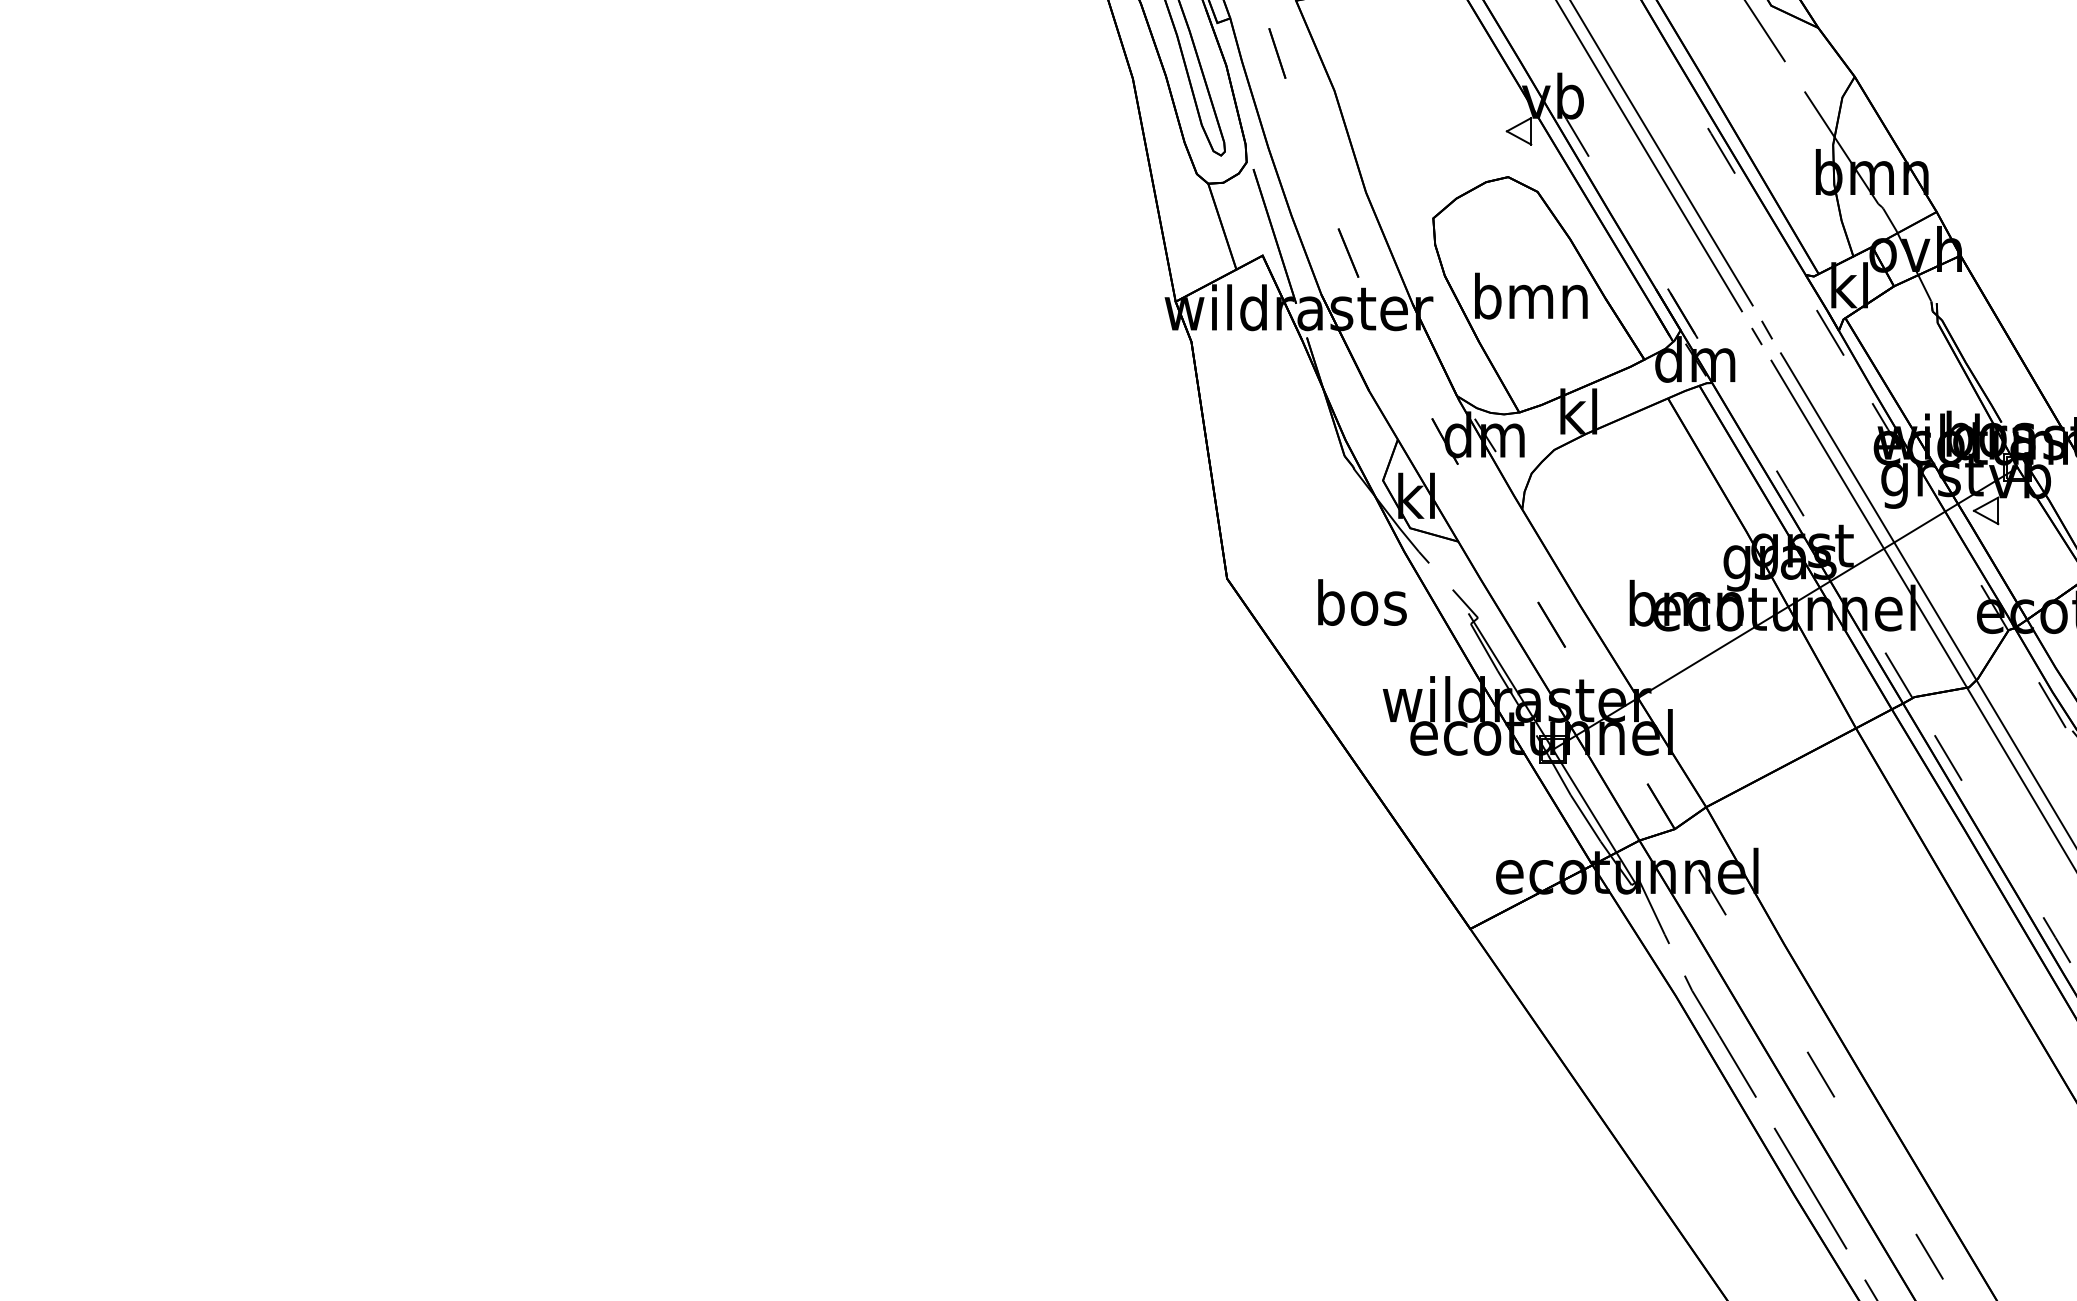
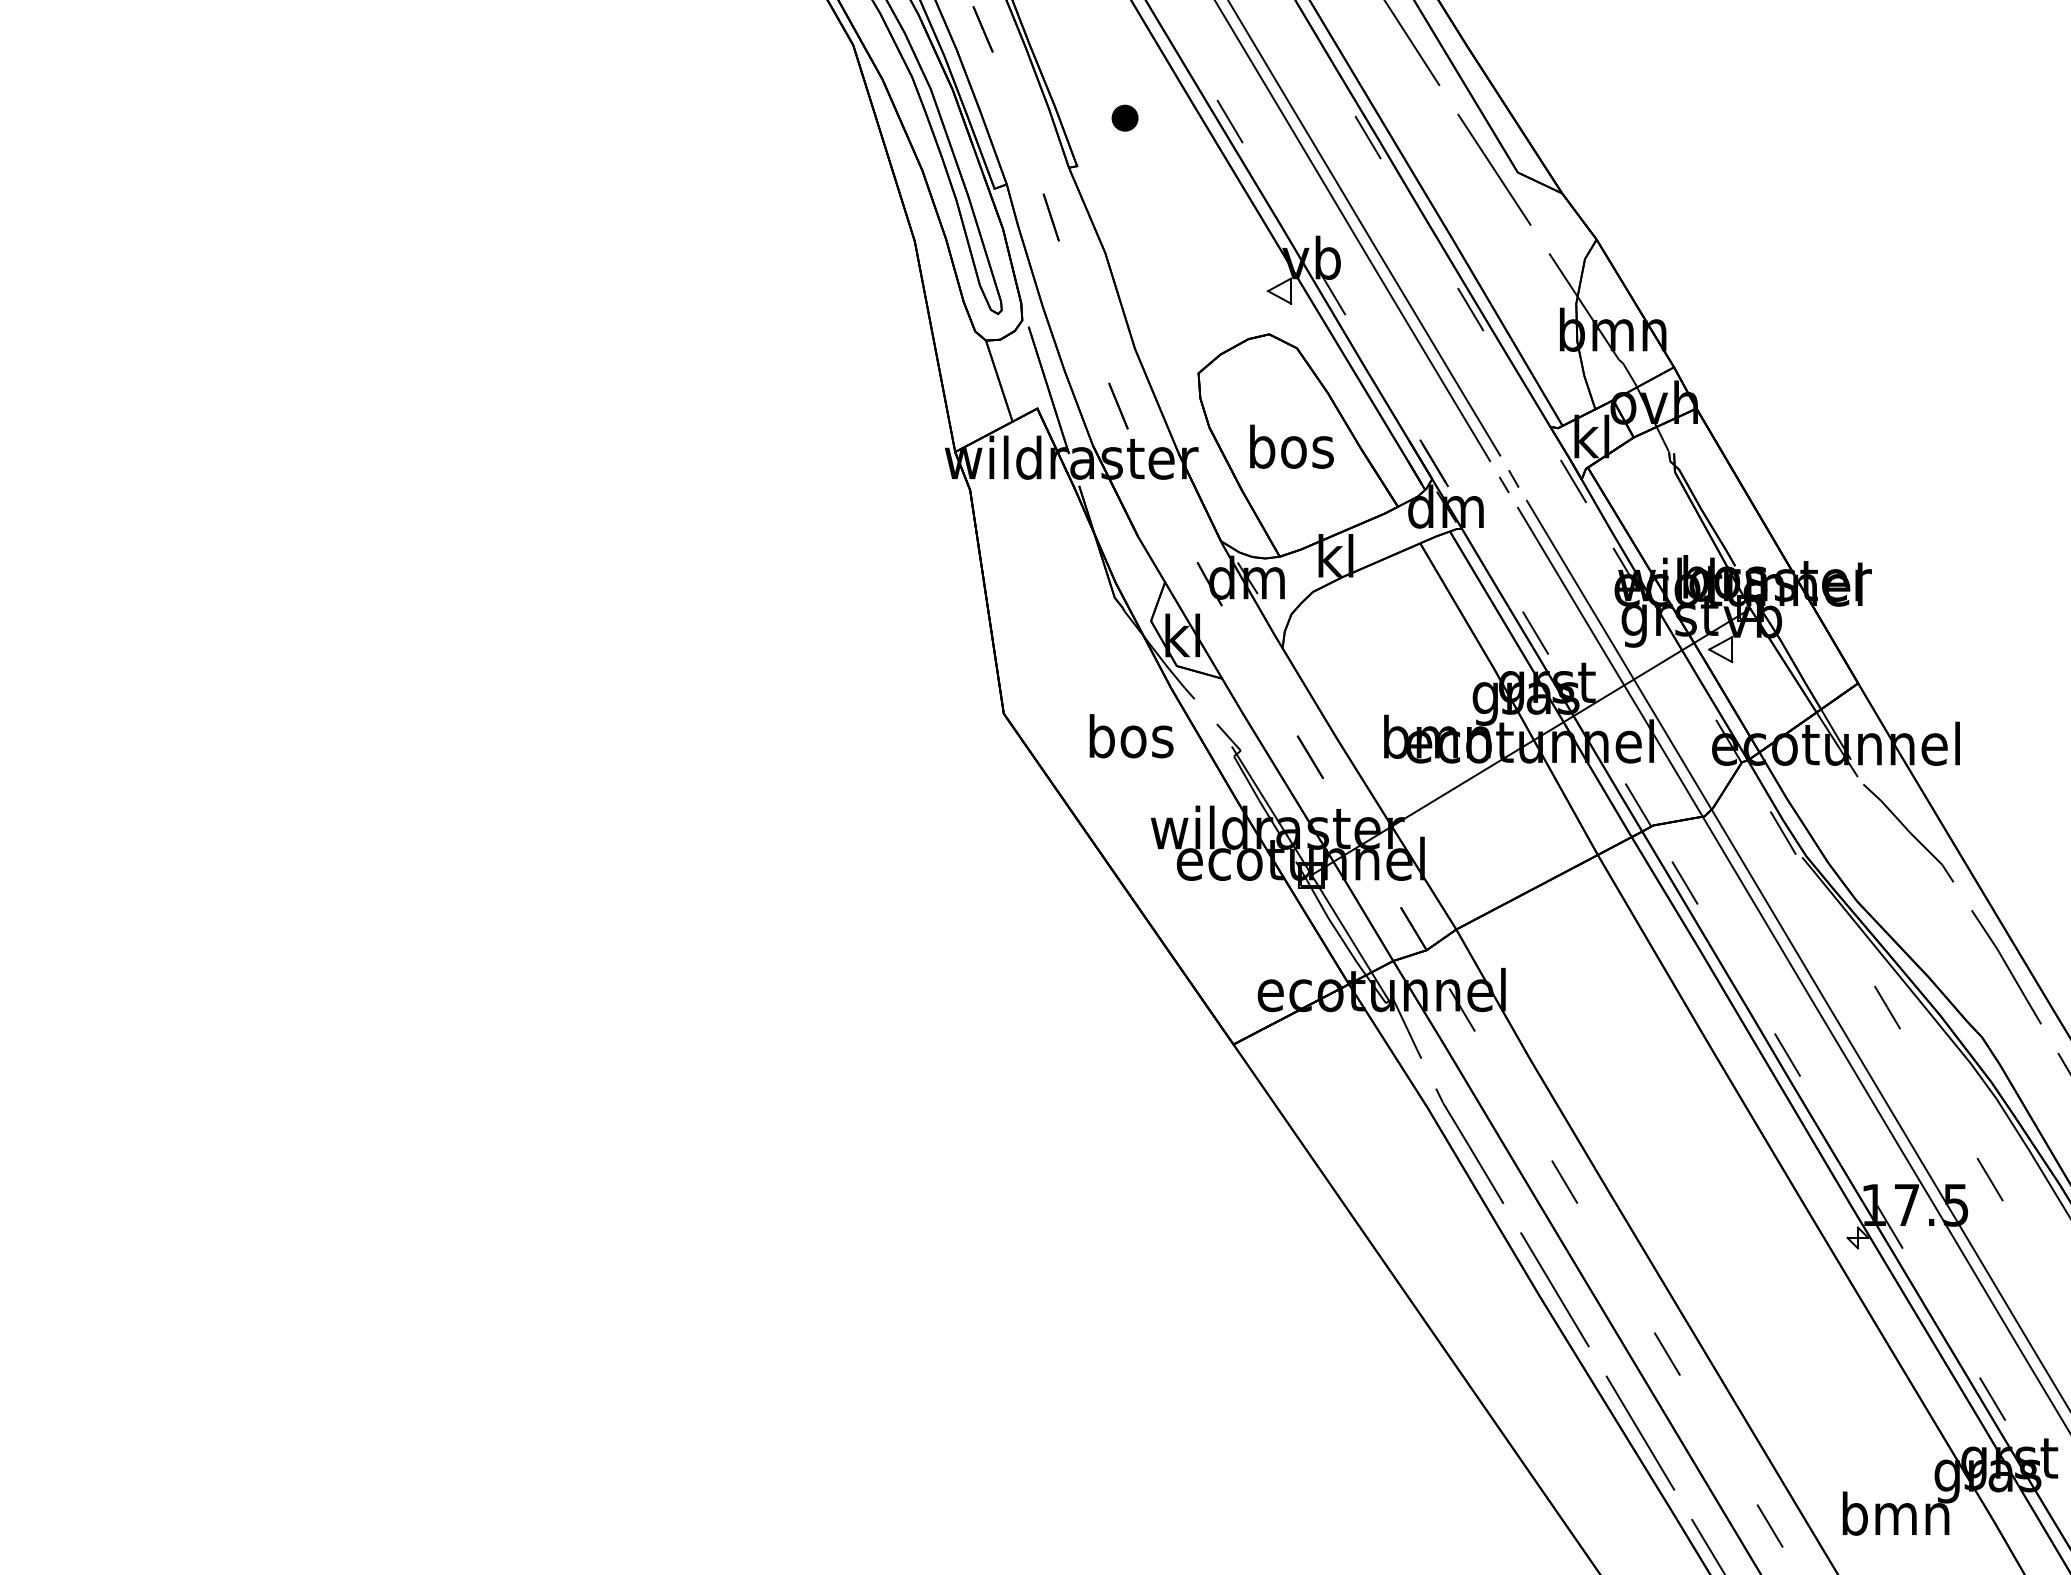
text: (1531, 295) -> (1291, 446), bmn -> bos

